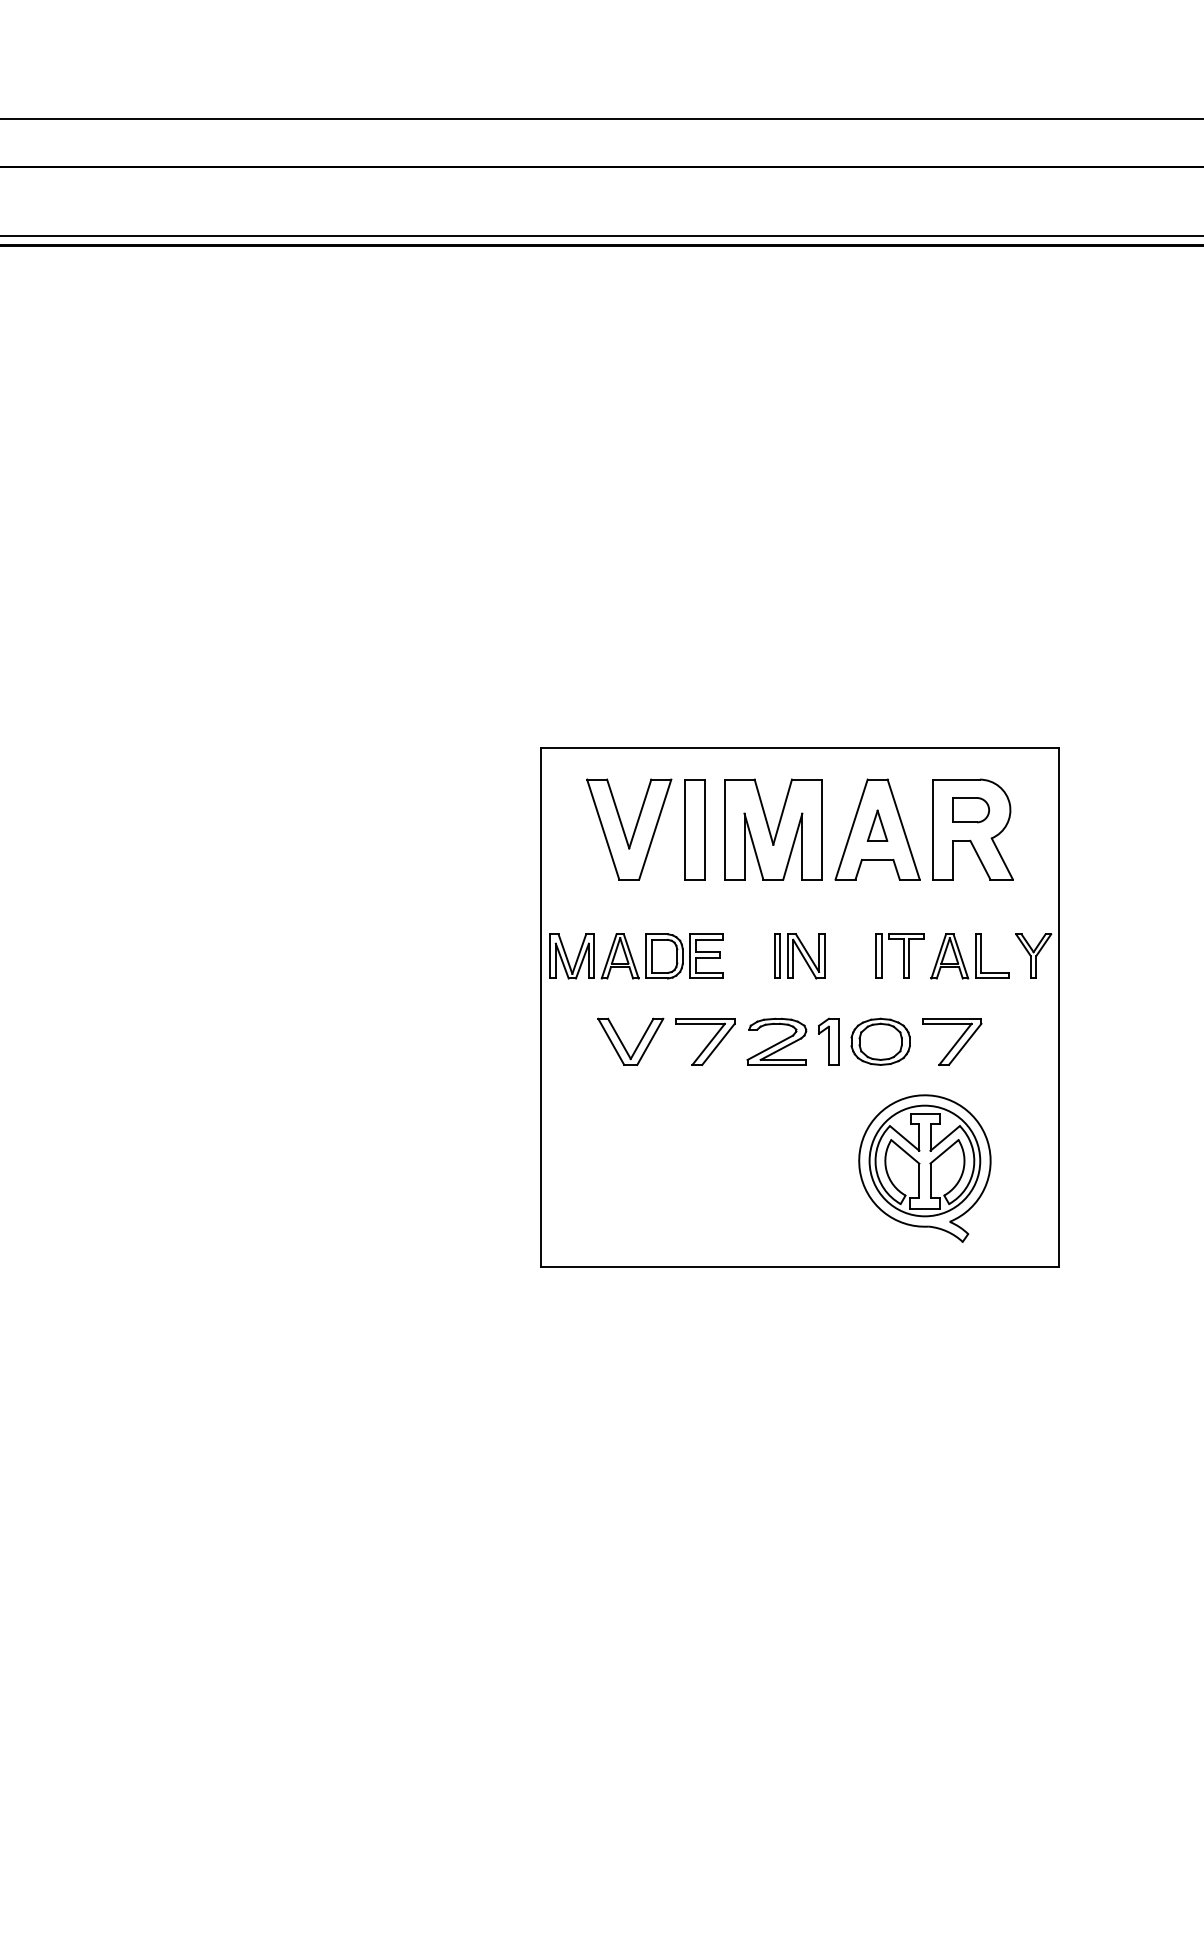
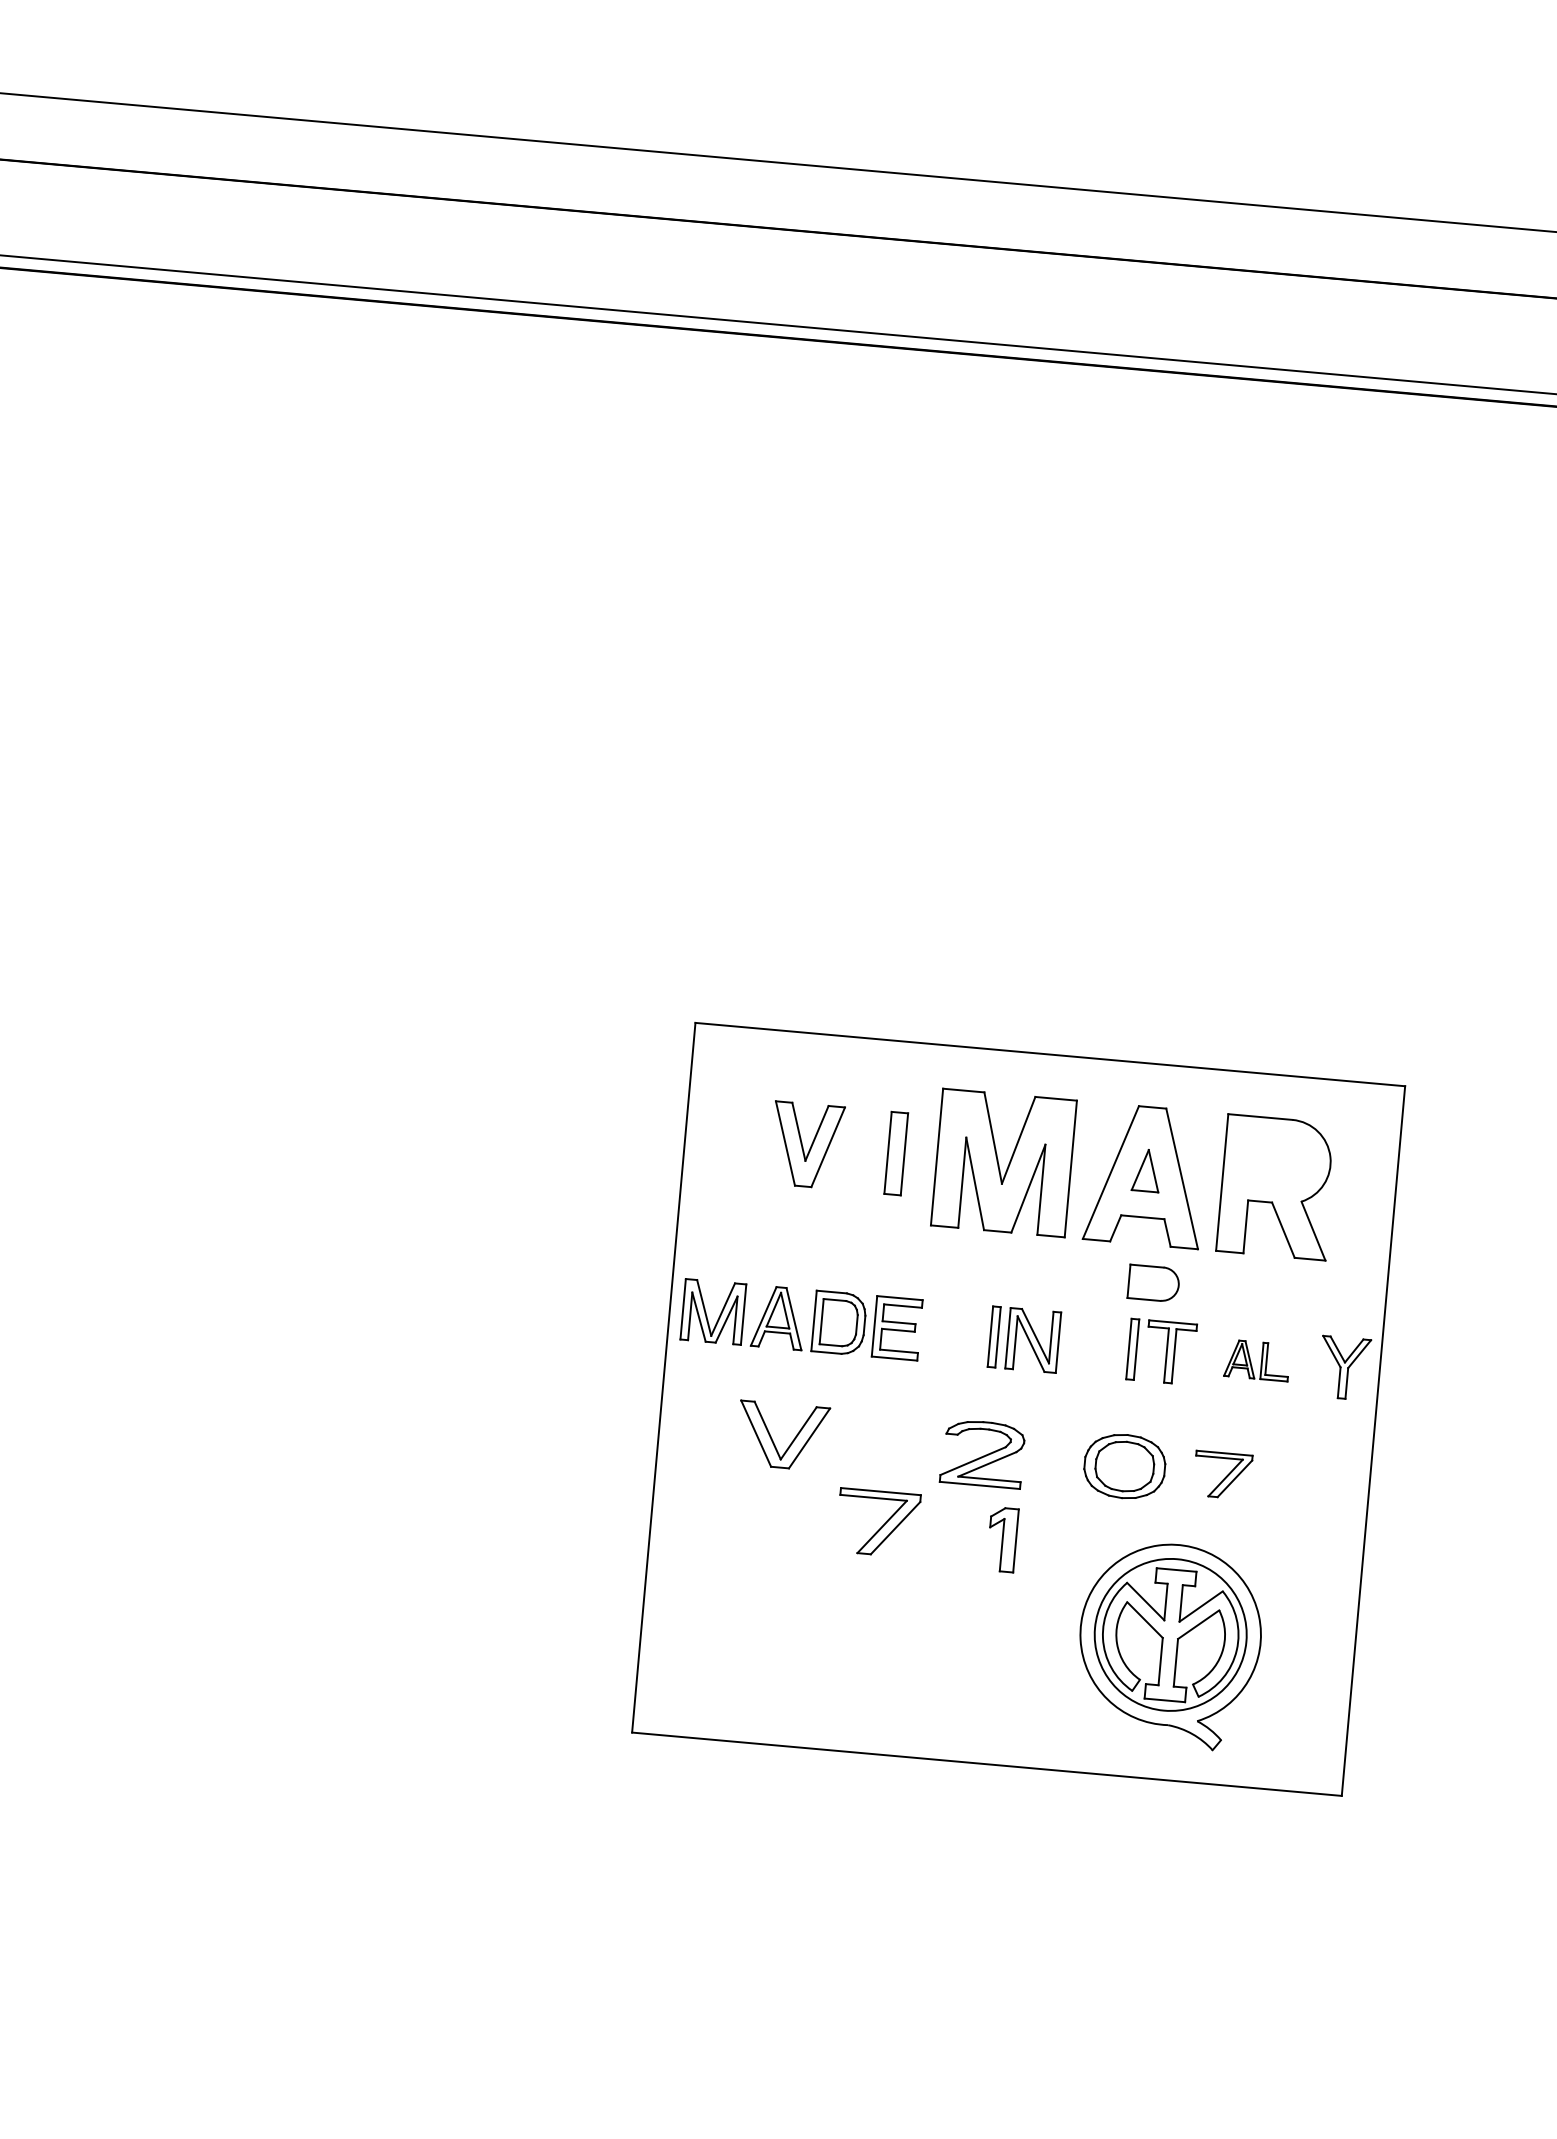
part: (970, 810) -> (1153, 1283), moved
part: (629, 829) -> (807, 1145), size x0.6
part: (694, 829) -> (895, 1153), size x0.6
part: (969, 956) -> (1256, 1360), size x0.6
part: (705, 1041) -> (878, 1522), moved
part: (828, 1041) -> (1002, 1539), moved
part: (952, 1041) -> (1223, 1474), size x0.7

